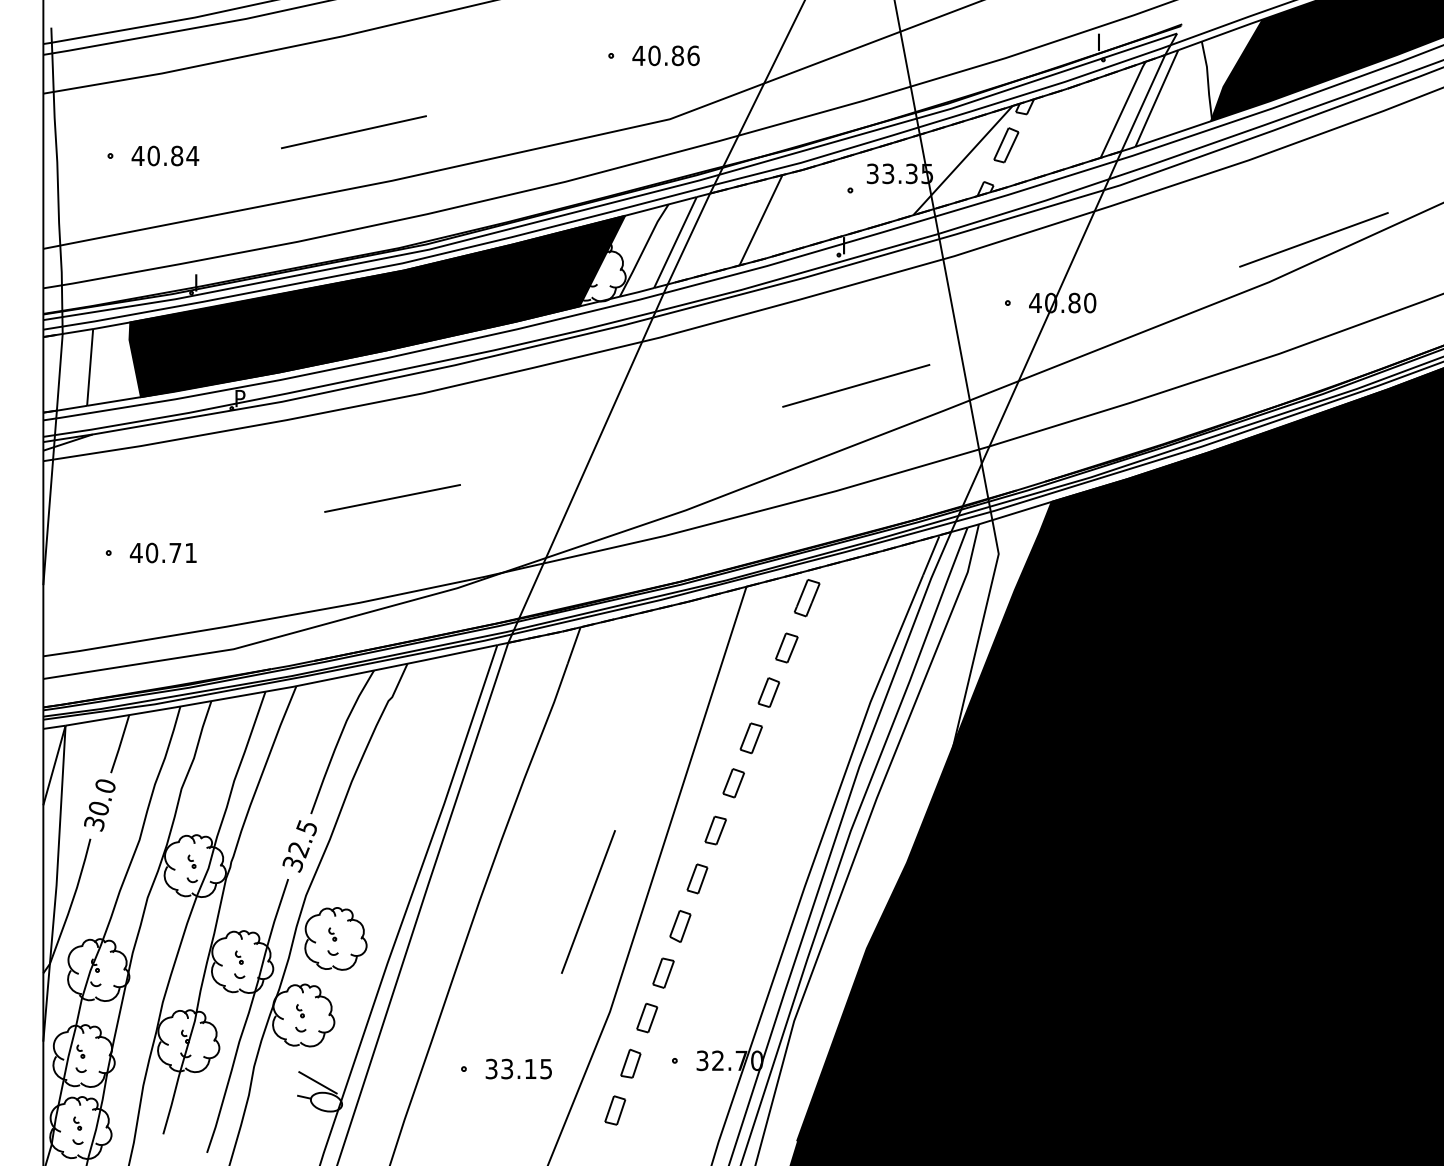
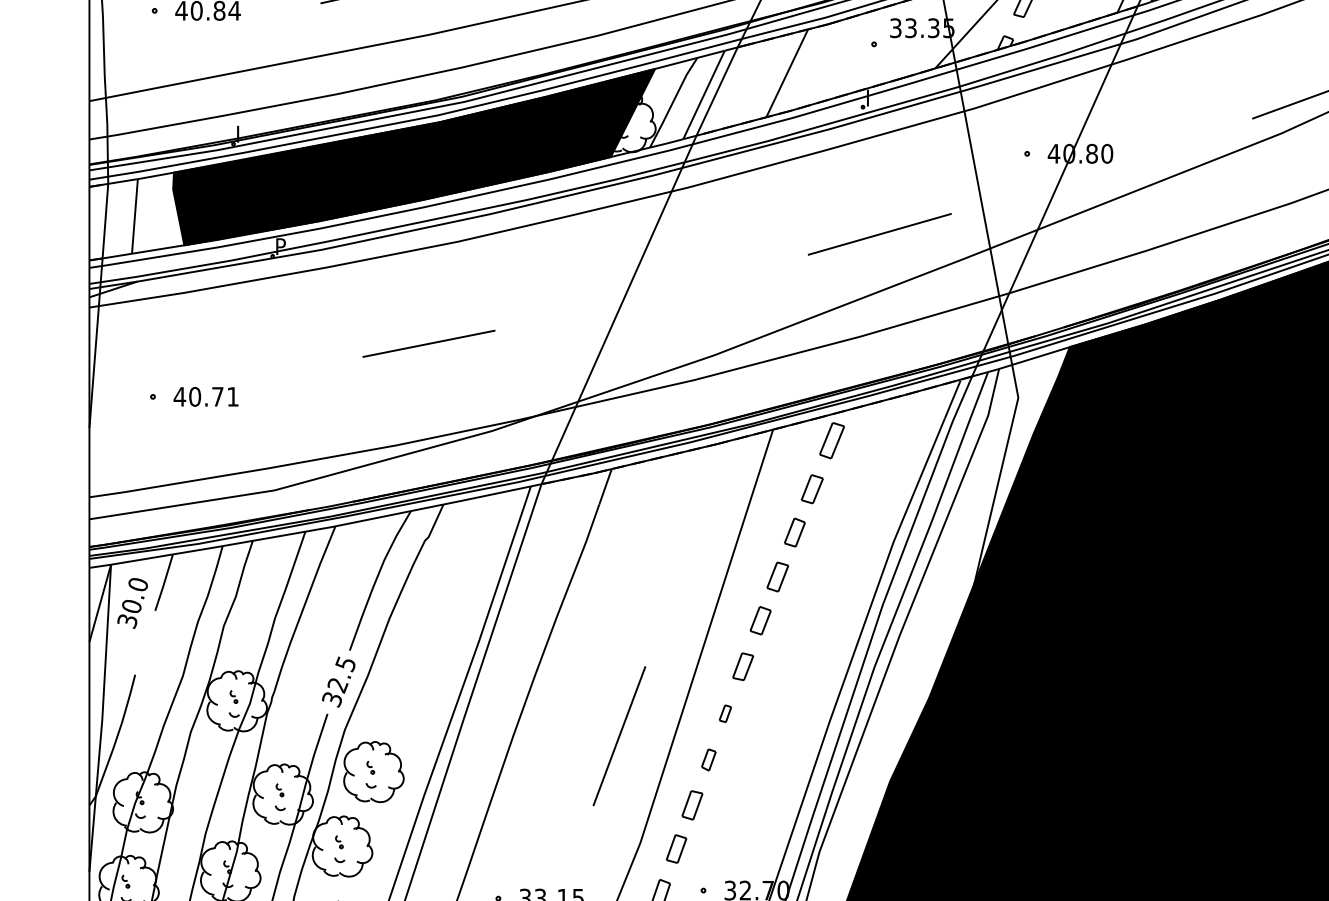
text: (99, 805) -> (132, 603), moved
part: (697, 878) -> (725, 713), size x0.6
part: (680, 926) -> (708, 760), size x0.7

